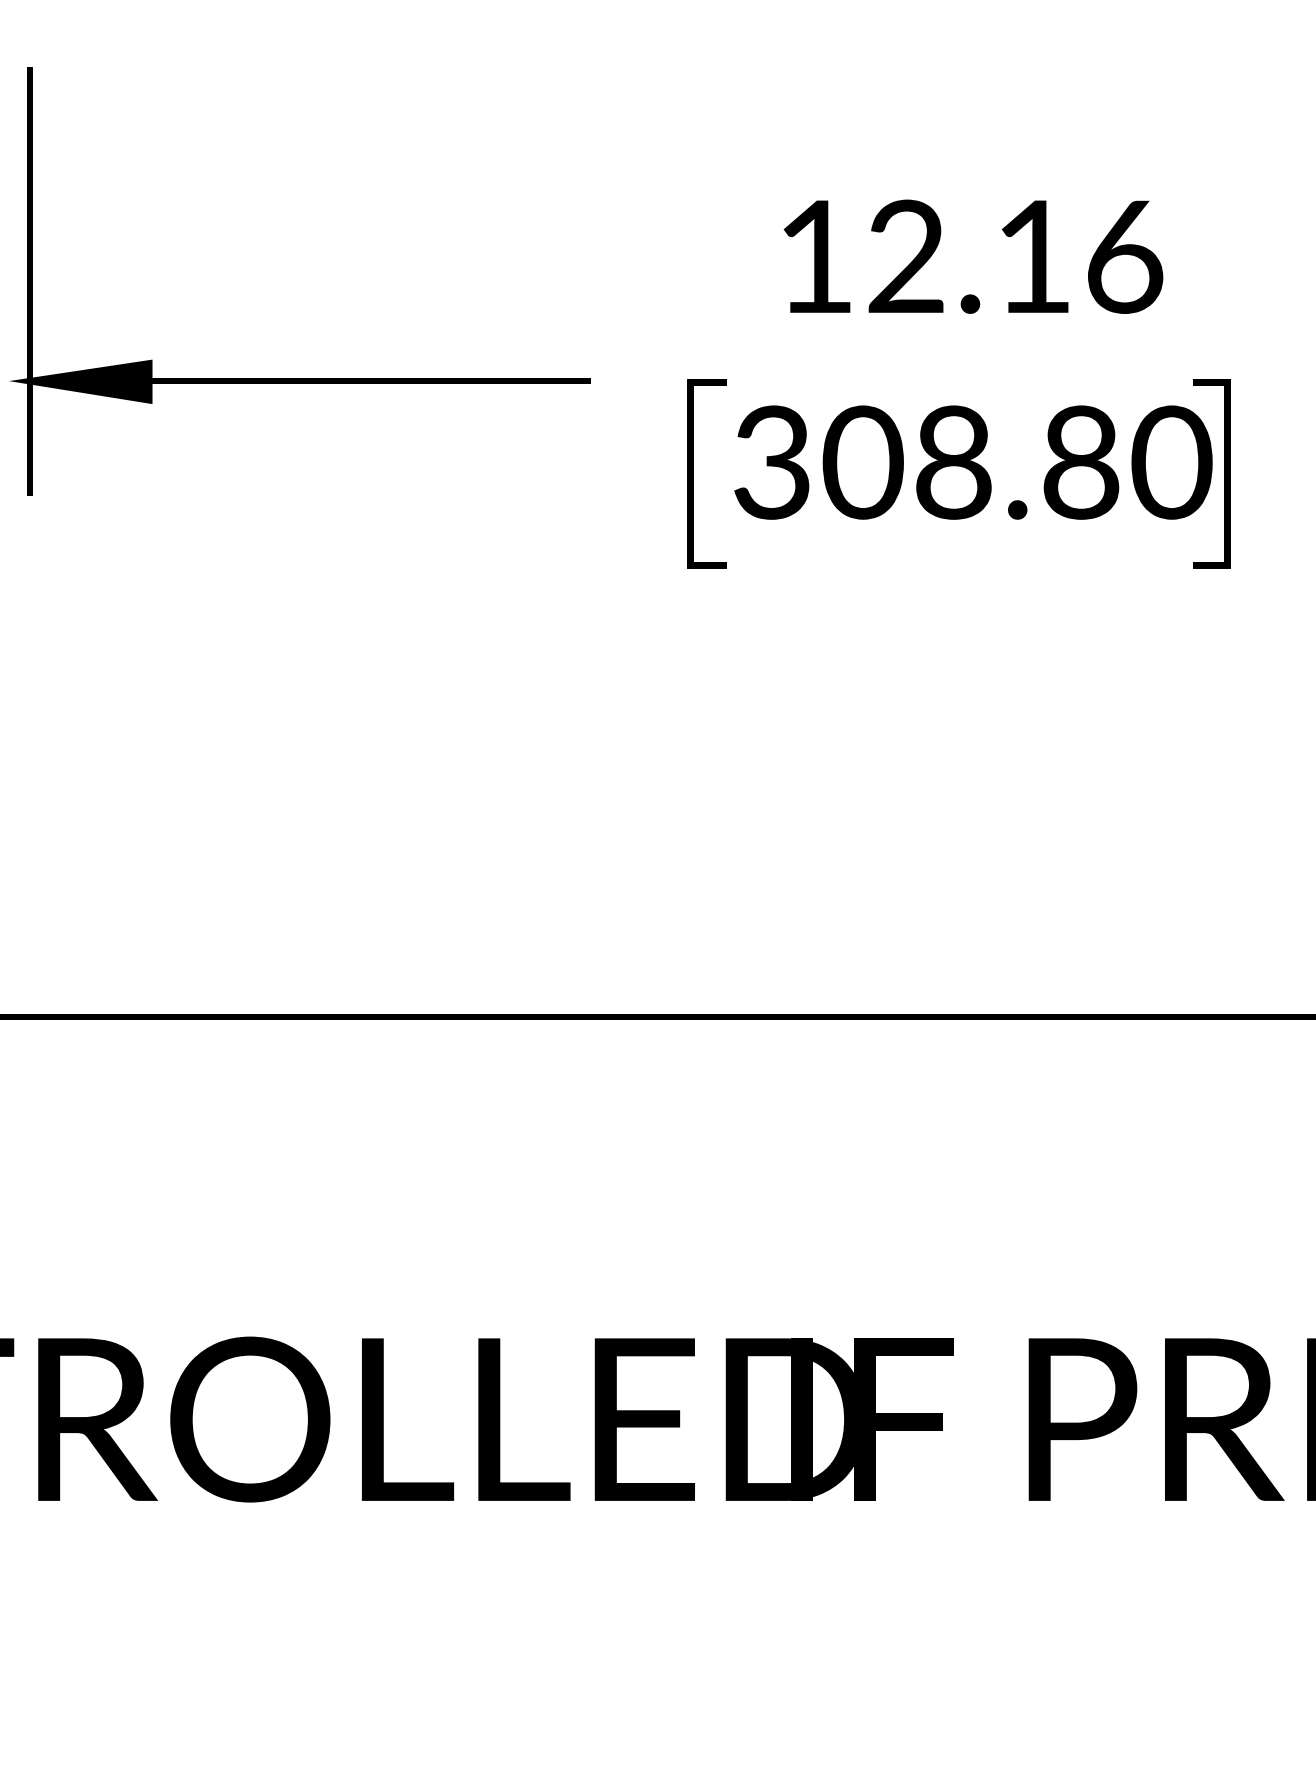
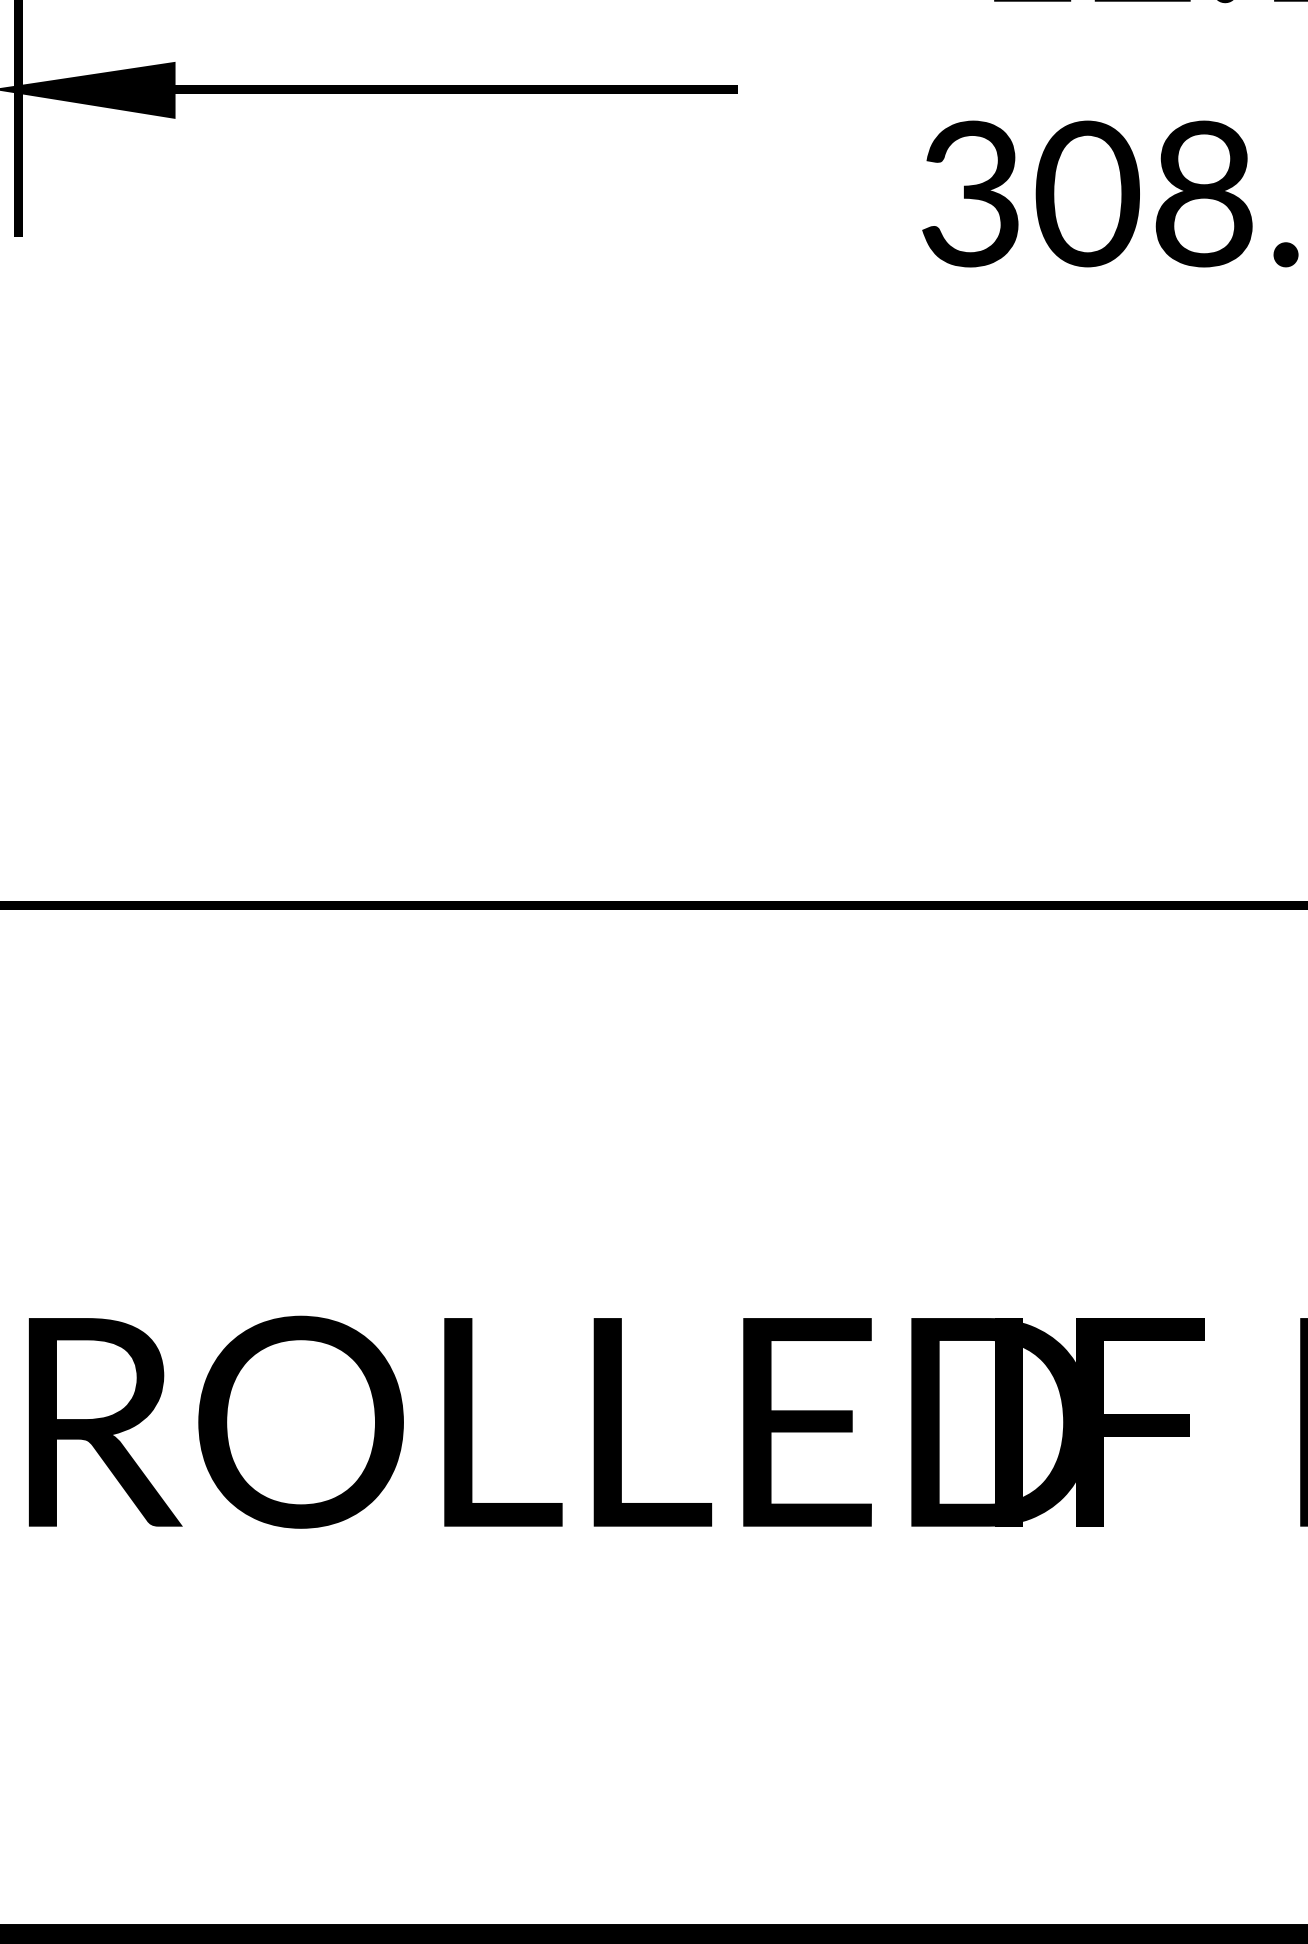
line: (693, 473) -> (869, 207), removed

